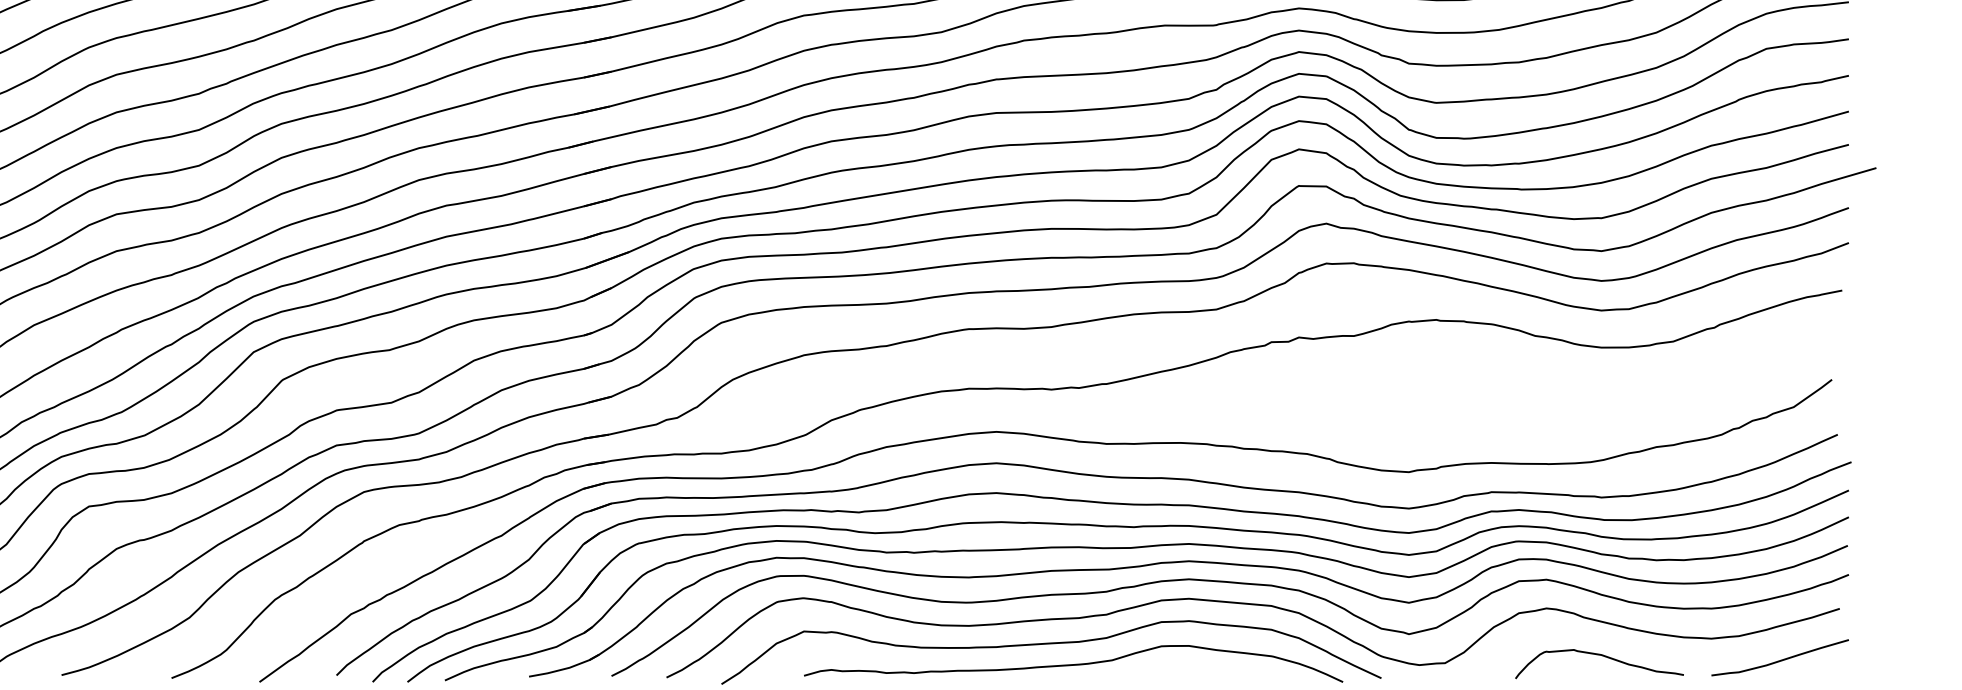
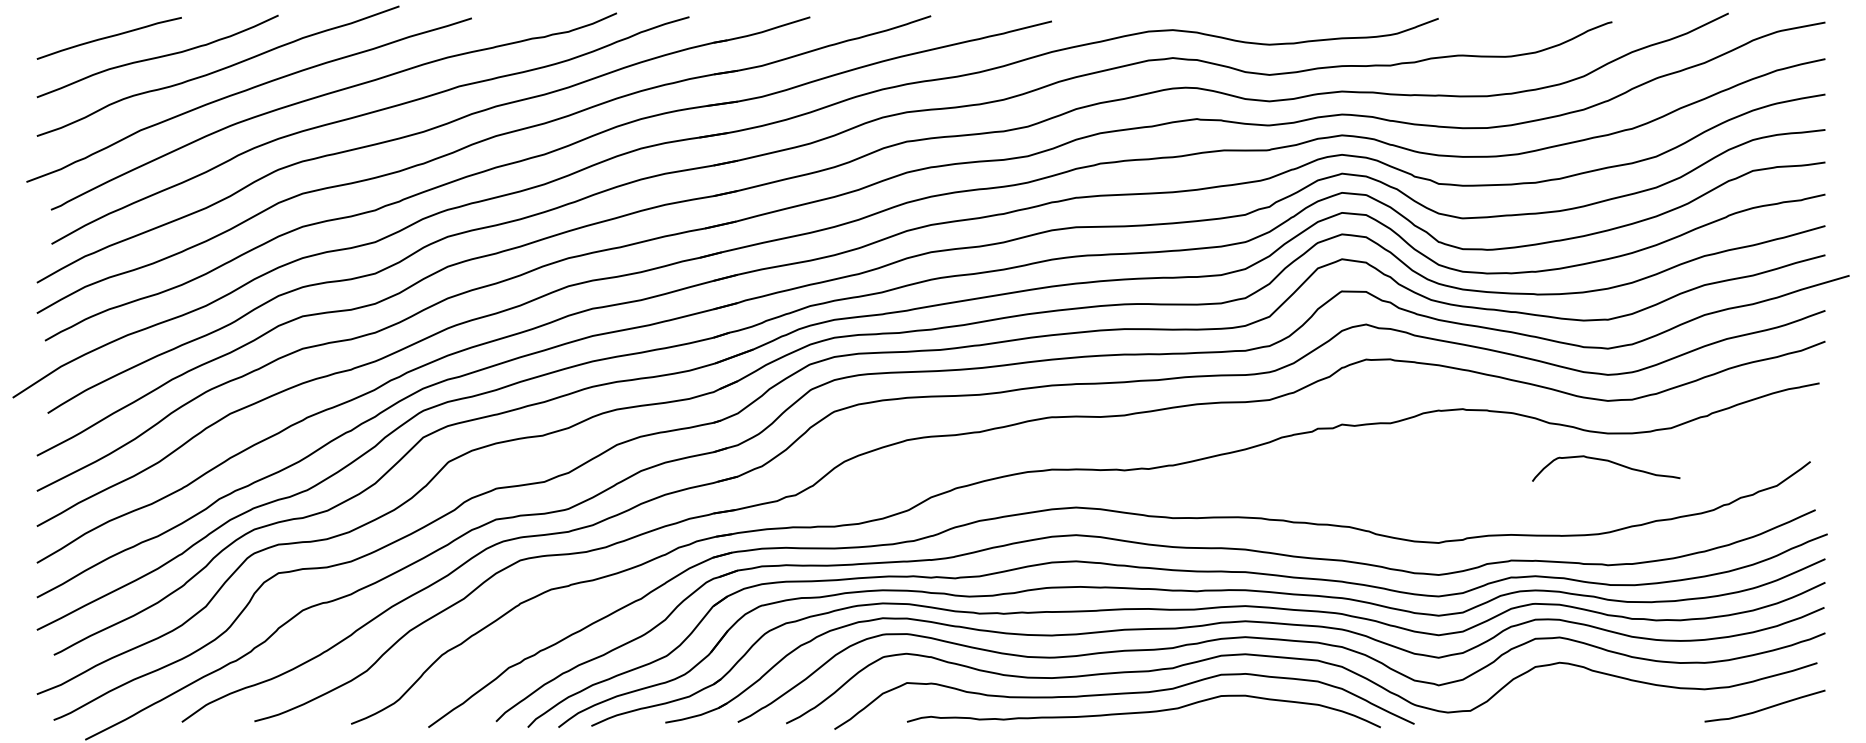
curve: (1603, 657) -> (1609, 462), moved

